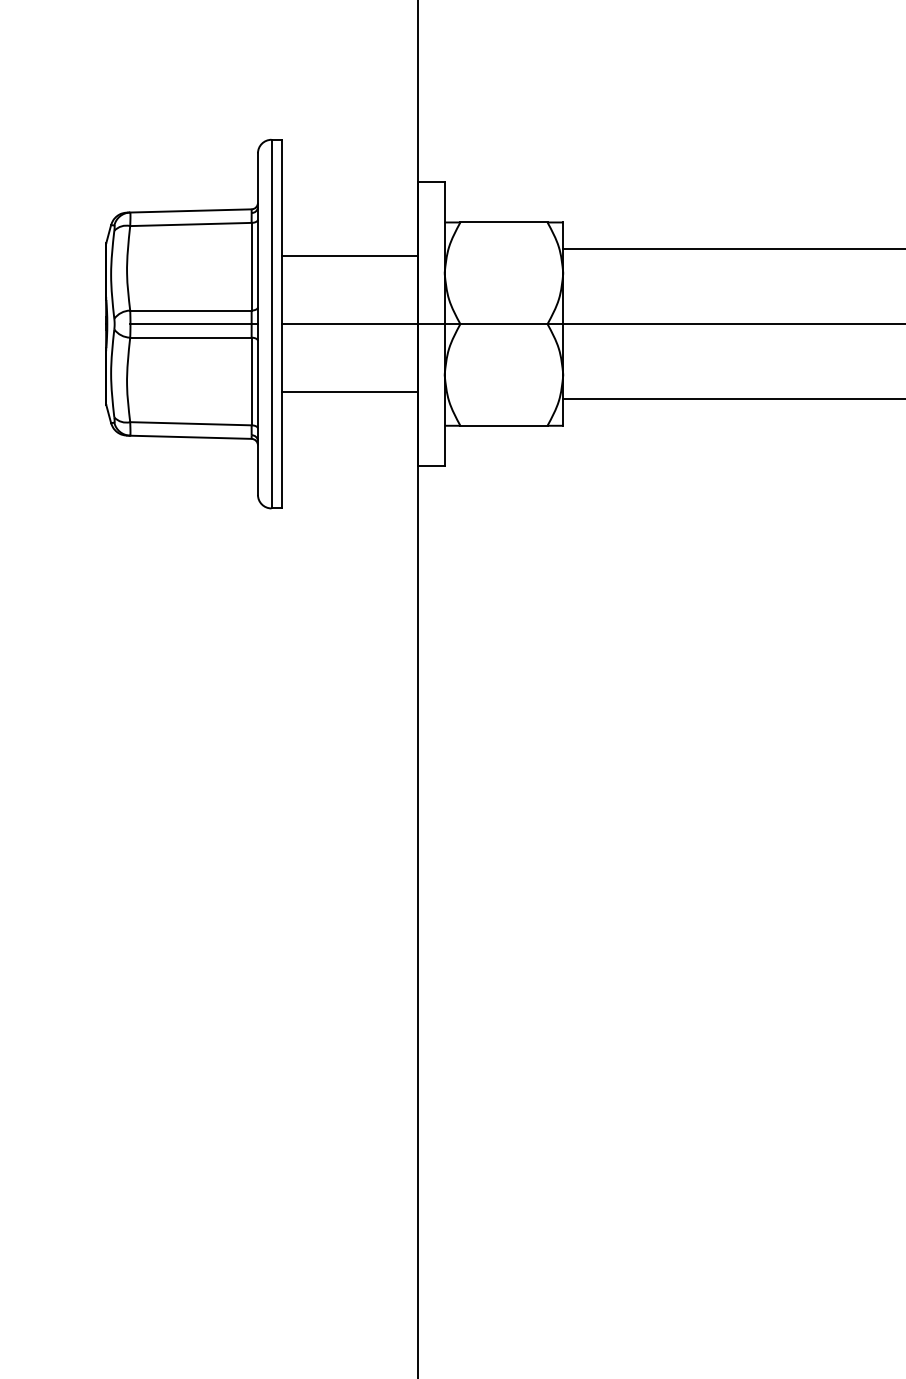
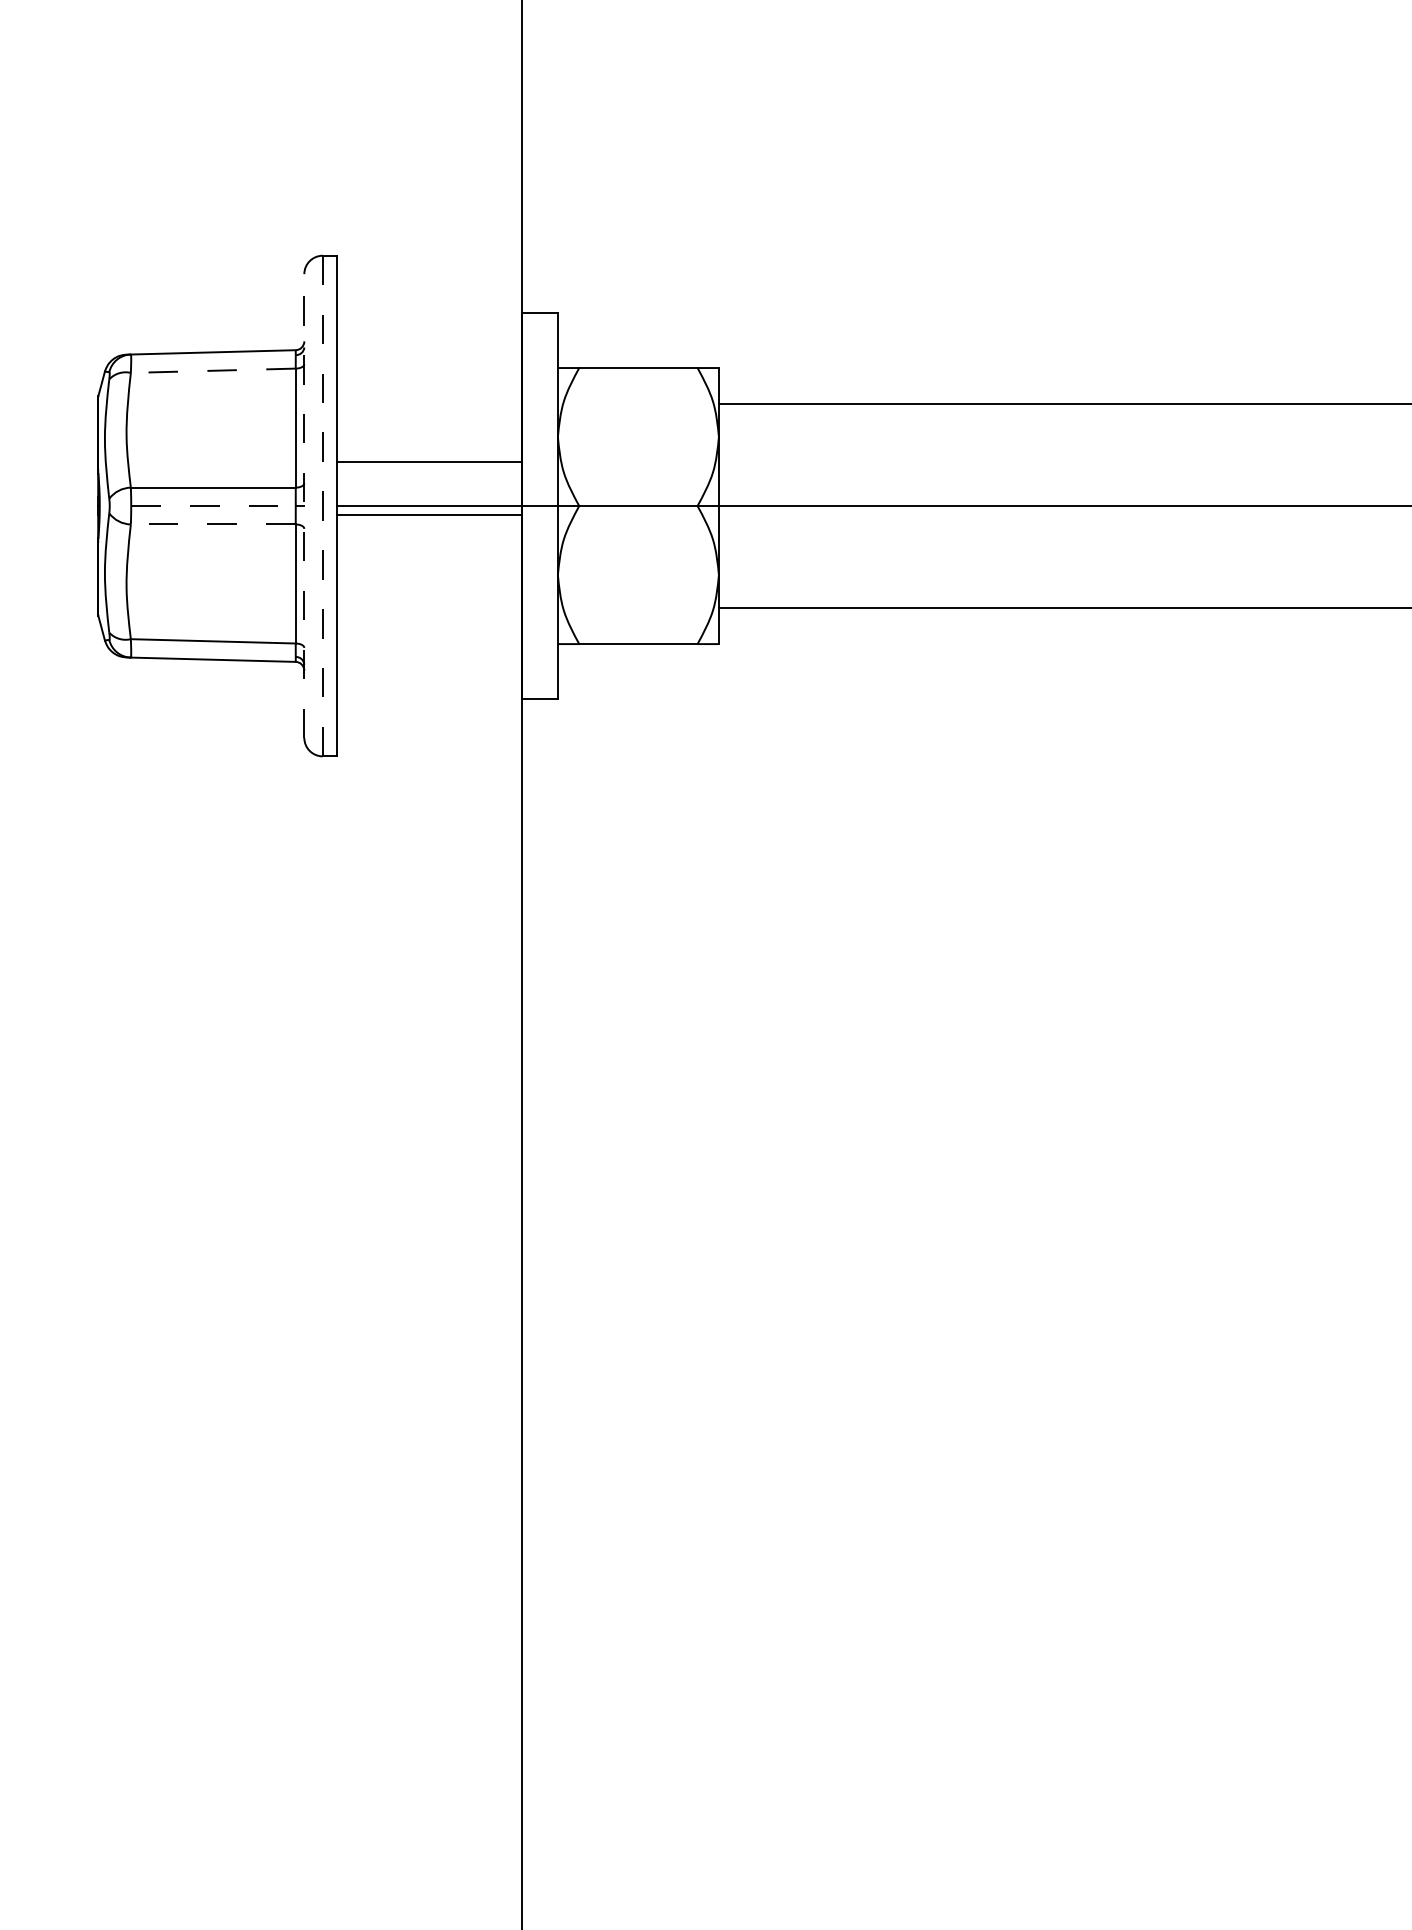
line: (190, 224) -> (212, 370), solid -> dashed
line: (350, 256) -> (429, 462), moved
line: (191, 324) -> (214, 506), solid -> dashed
line: (258, 324) -> (304, 506), solid -> dashed
line: (271, 324) -> (322, 506), solid -> dashed
line: (190, 337) -> (212, 524), solid -> dashed
line: (350, 392) -> (429, 515), moved

